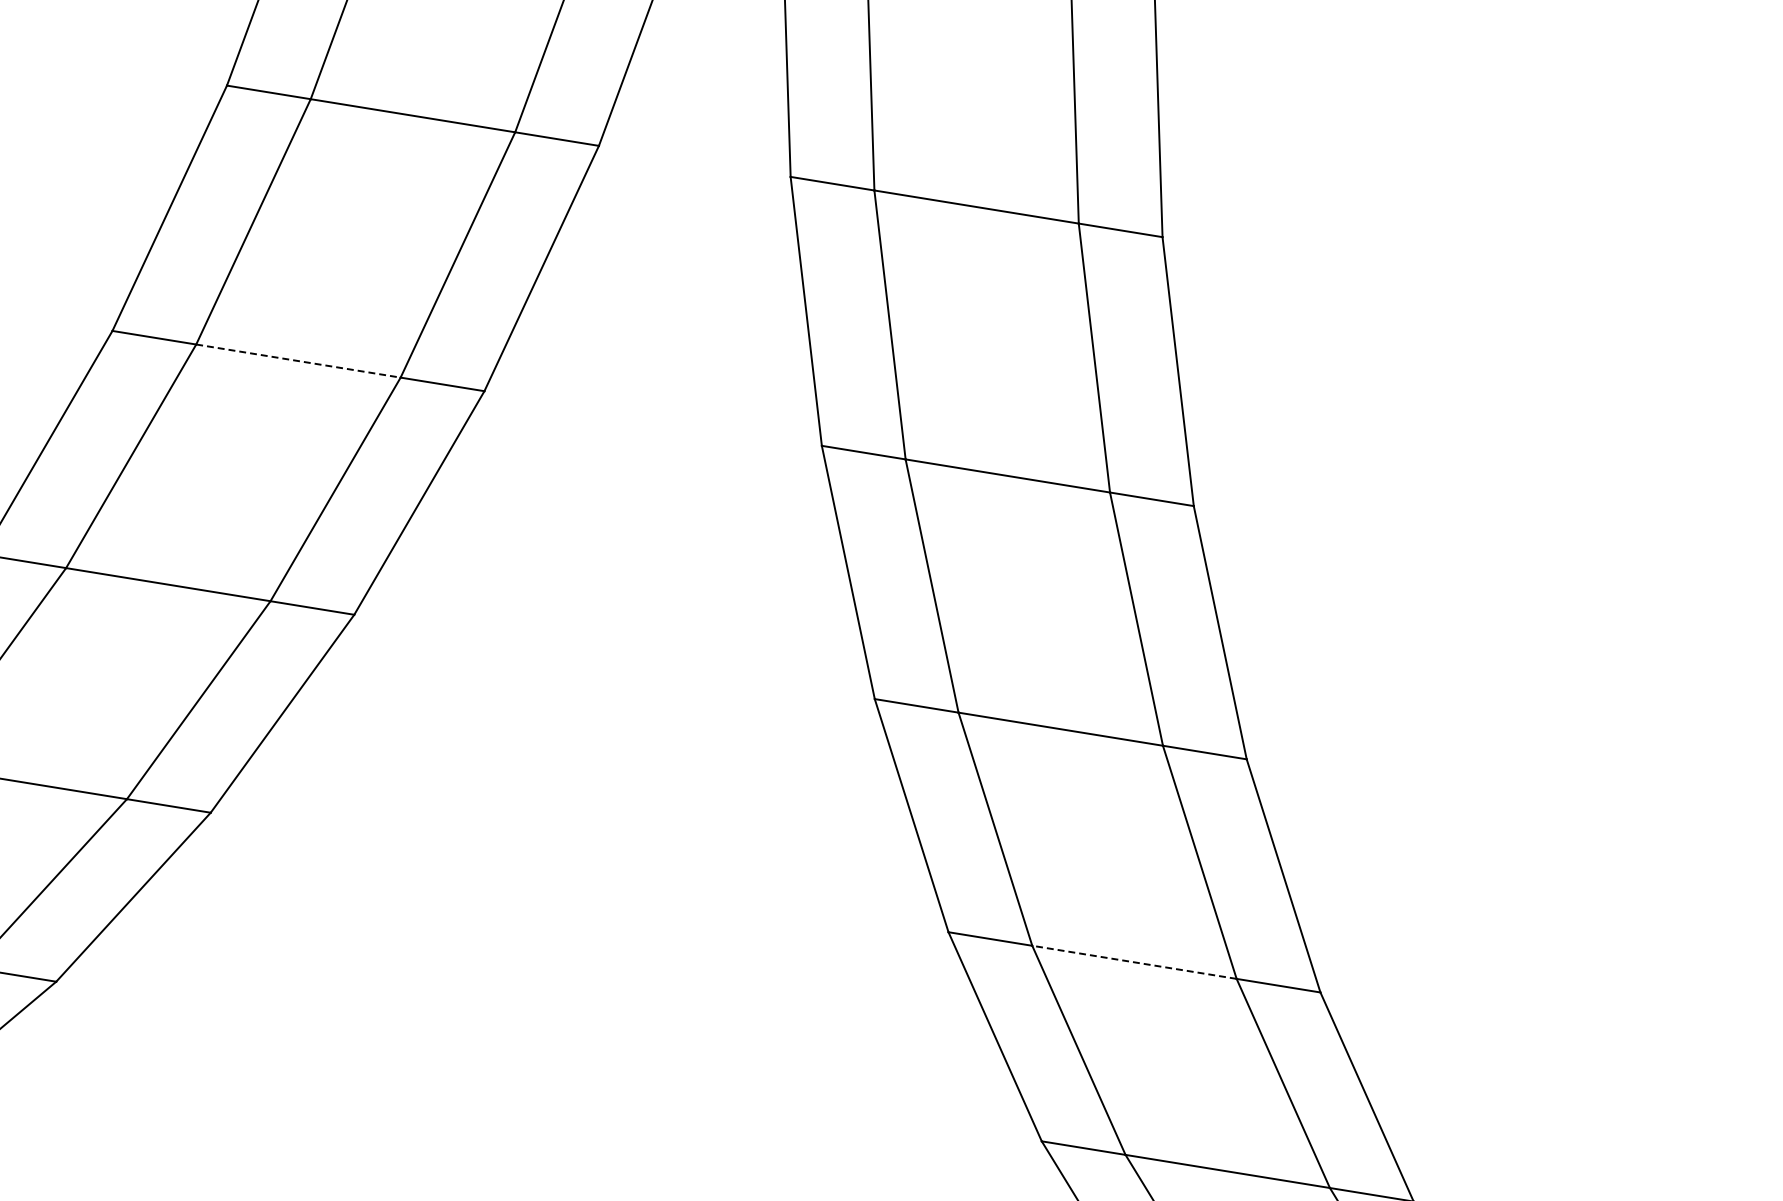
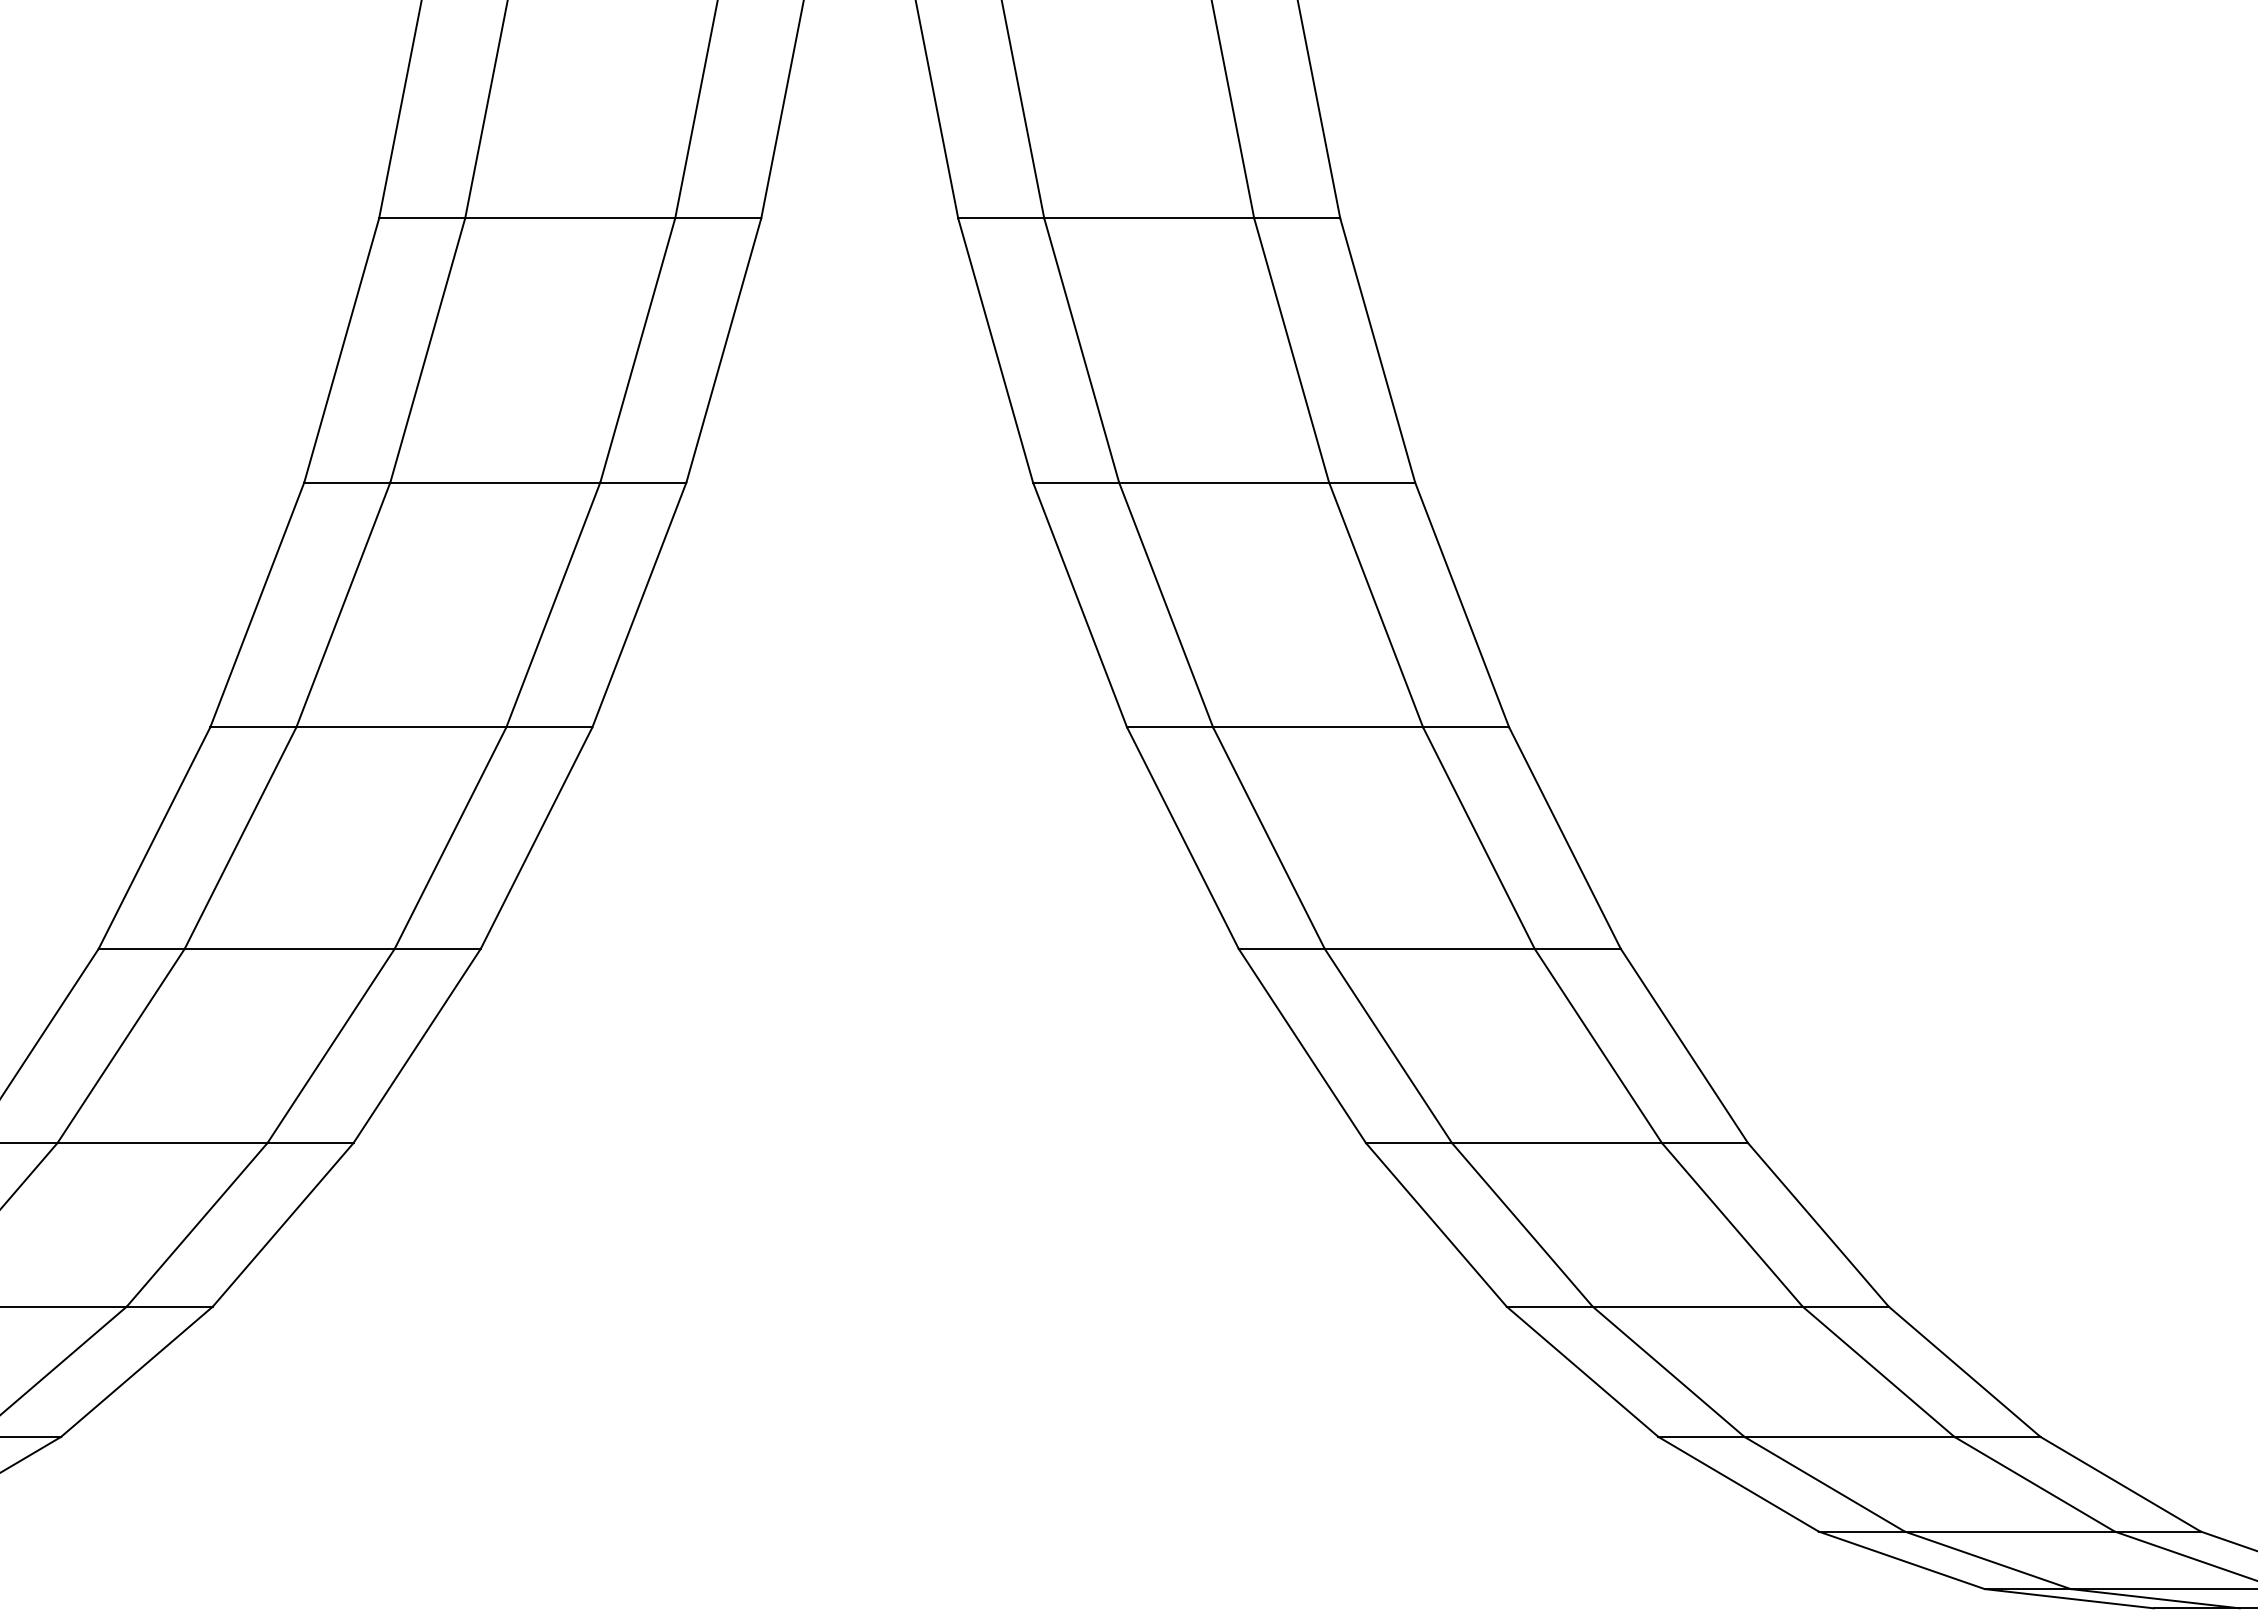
line: (298, 361) -> (495, 482), dashed -> solid
line: (1134, 961) -> (1429, 948), dashed -> solid

